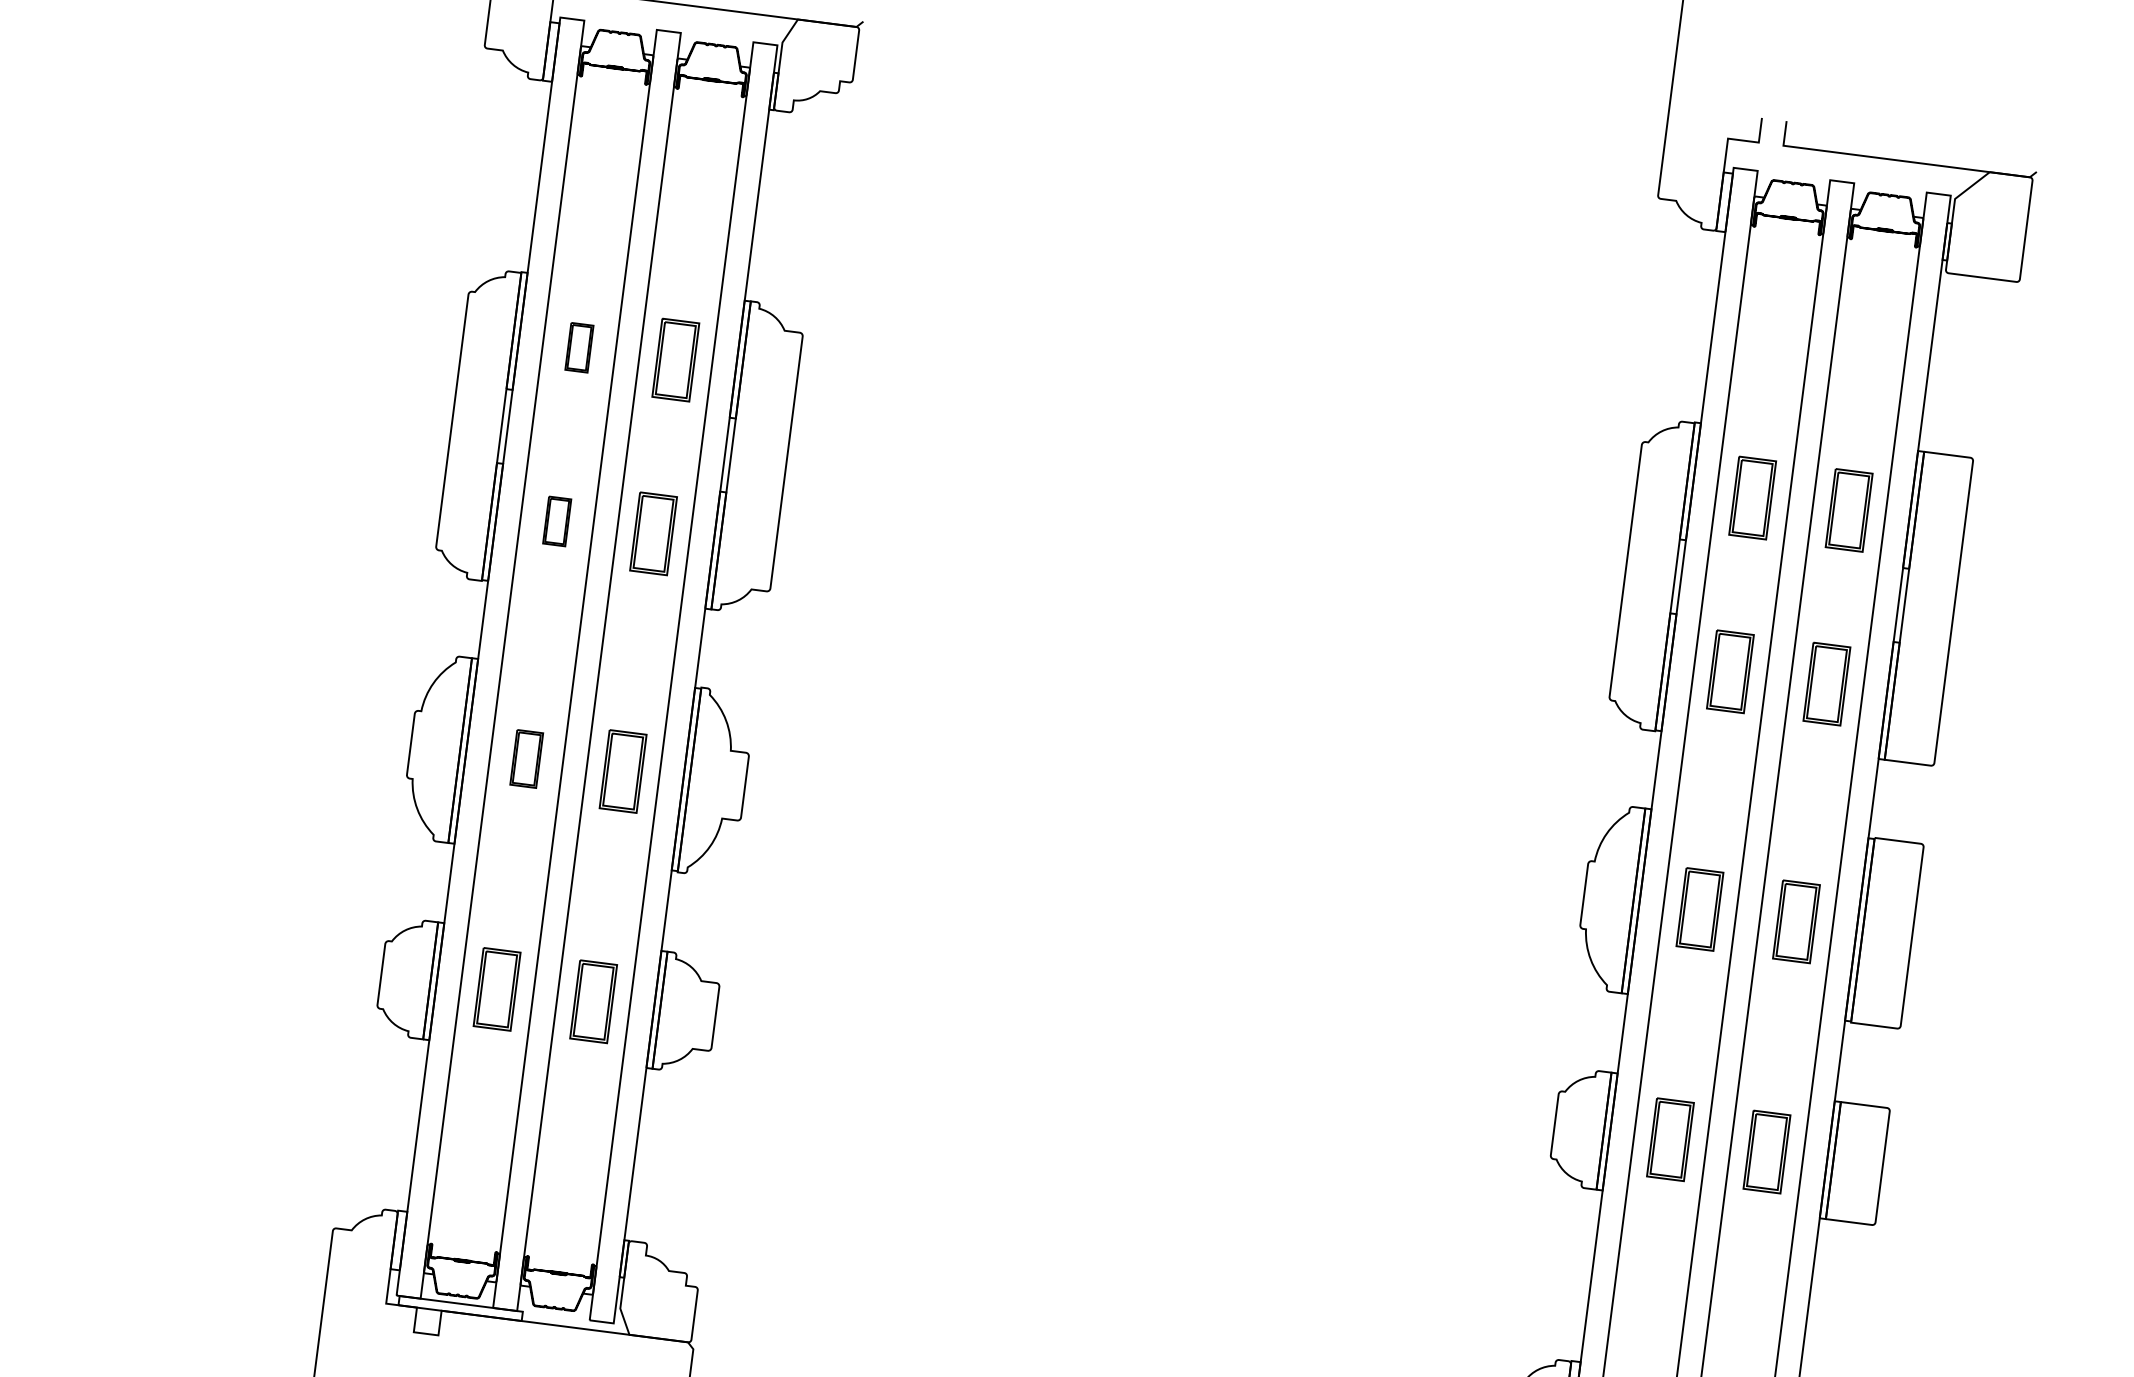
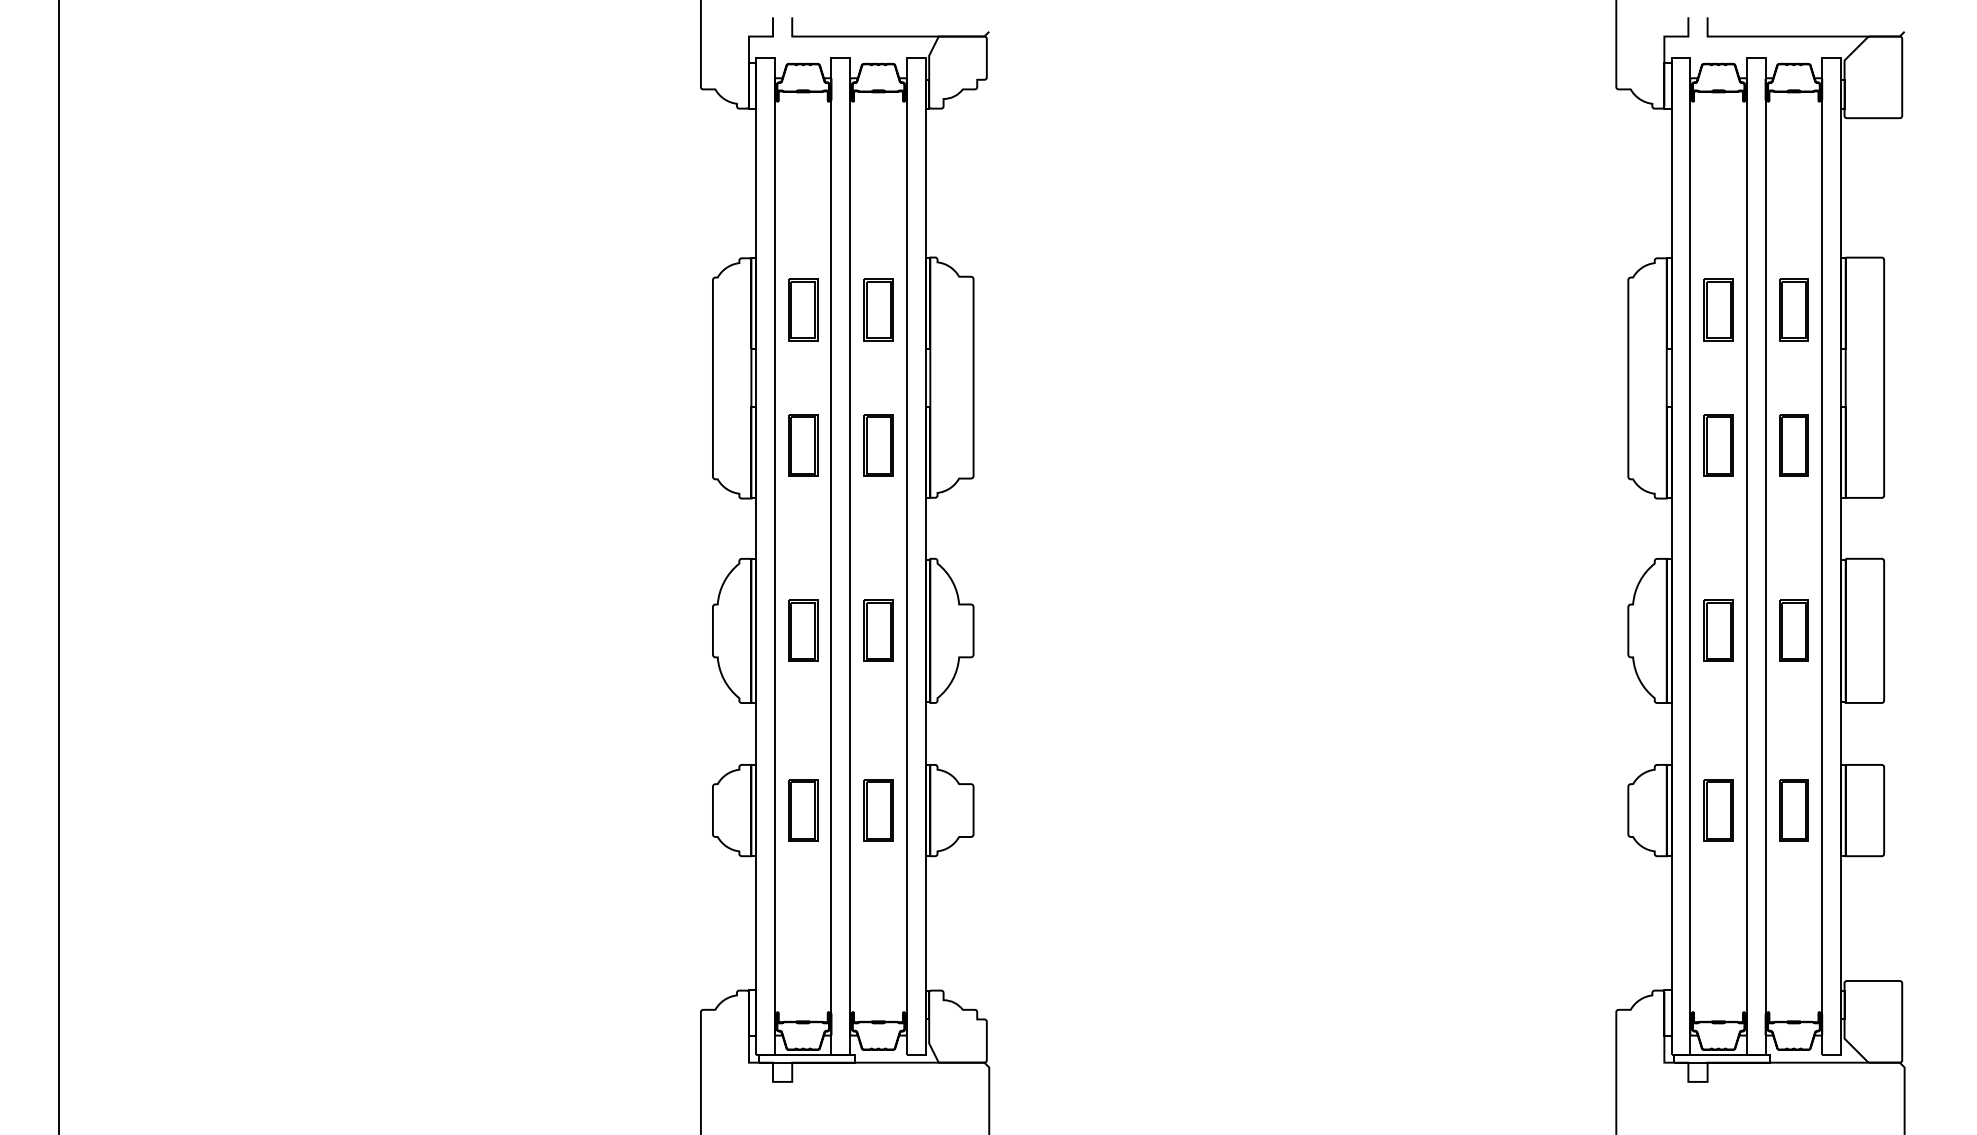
part: (579, 347) -> (803, 309), size x1.67
part: (557, 521) -> (803, 445), size x1.67
part: (527, 758) -> (803, 630), size x1.43

